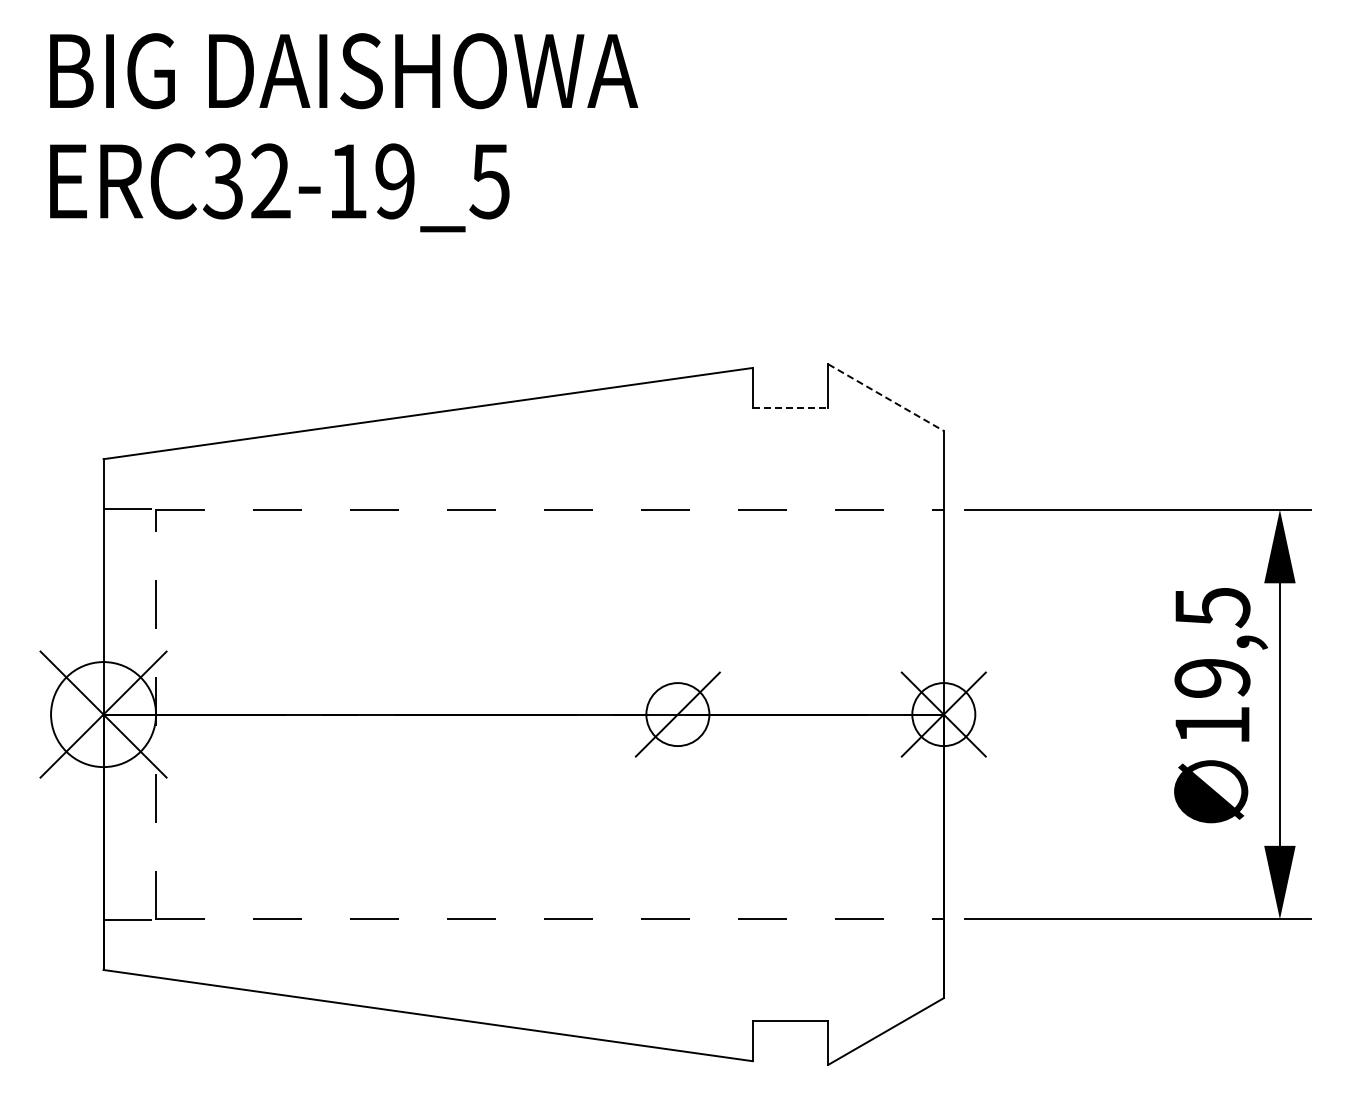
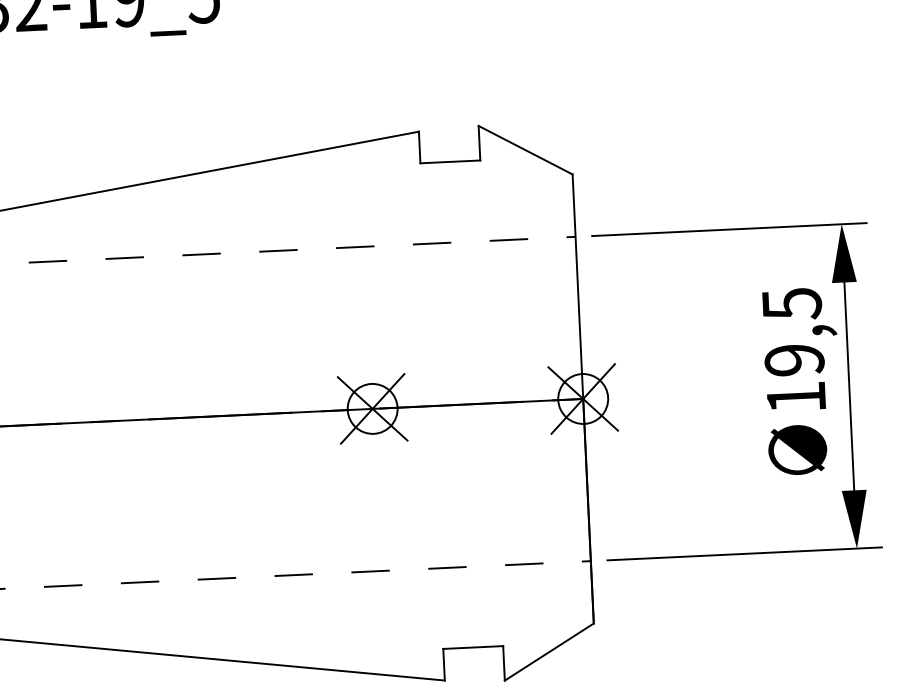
line: (886, 397) -> (525, 150), dashed -> solid
line: (790, 407) -> (450, 161), dashed -> solid
line: (677, 714) -> (372, 408), added

